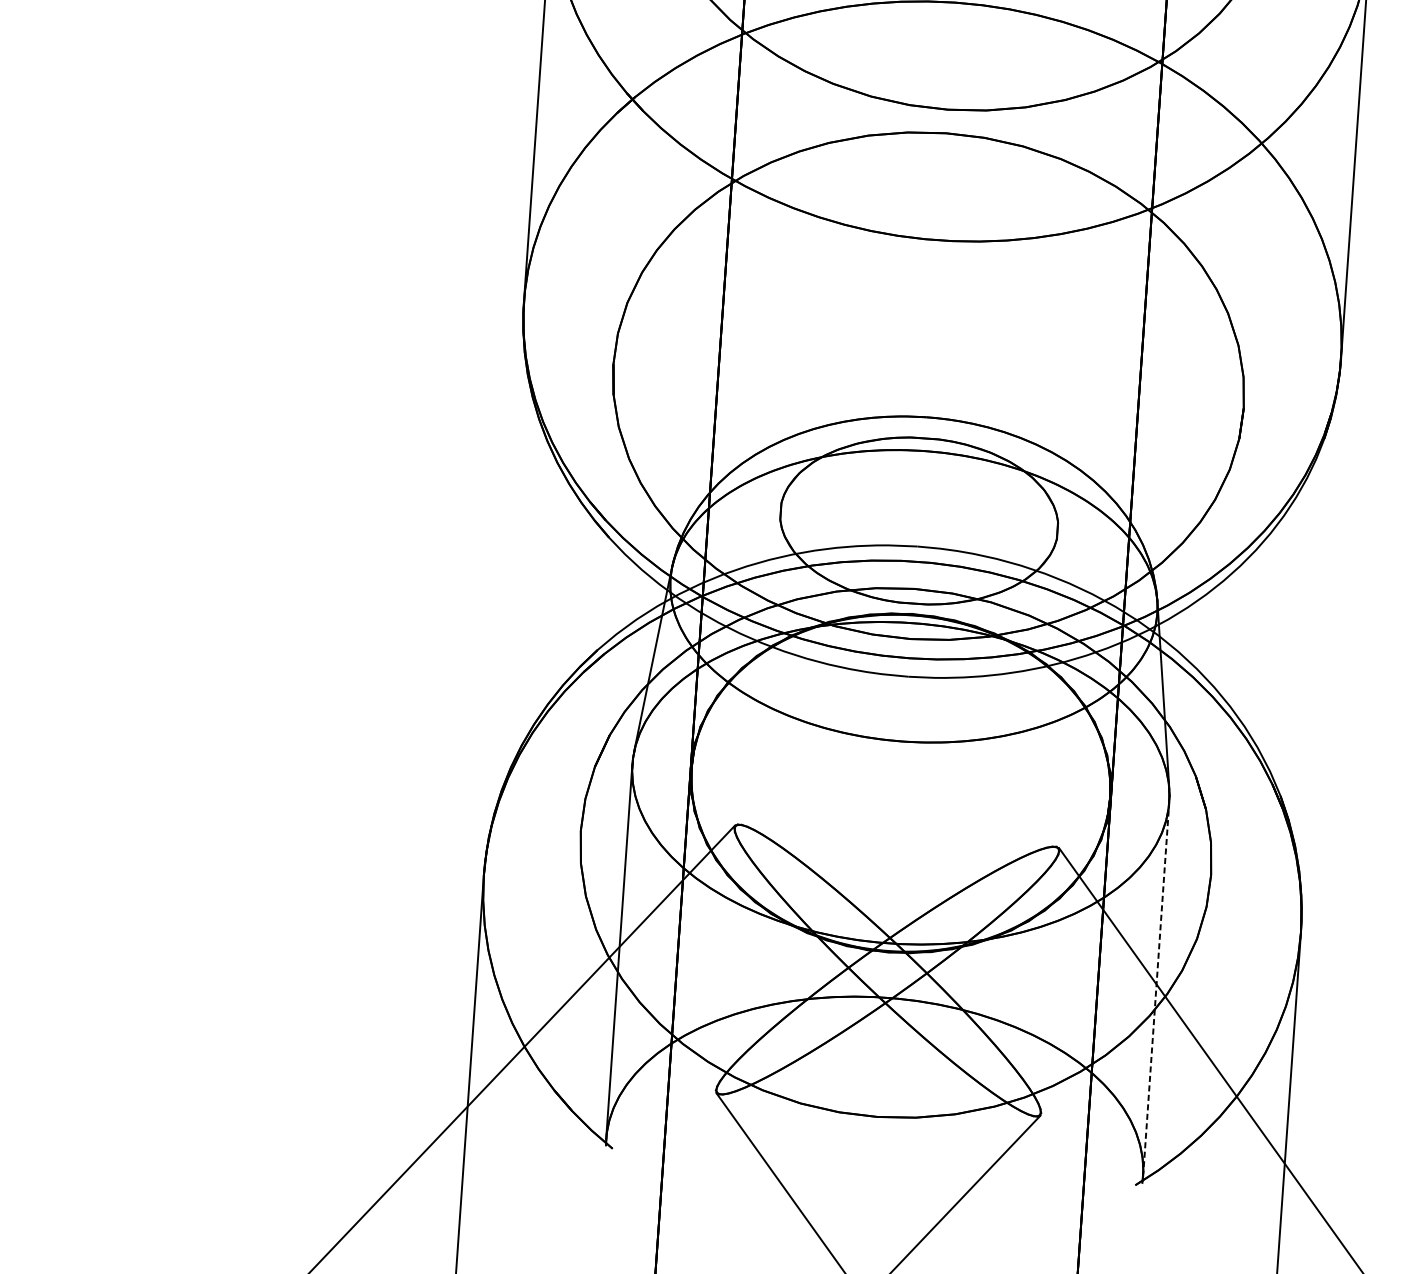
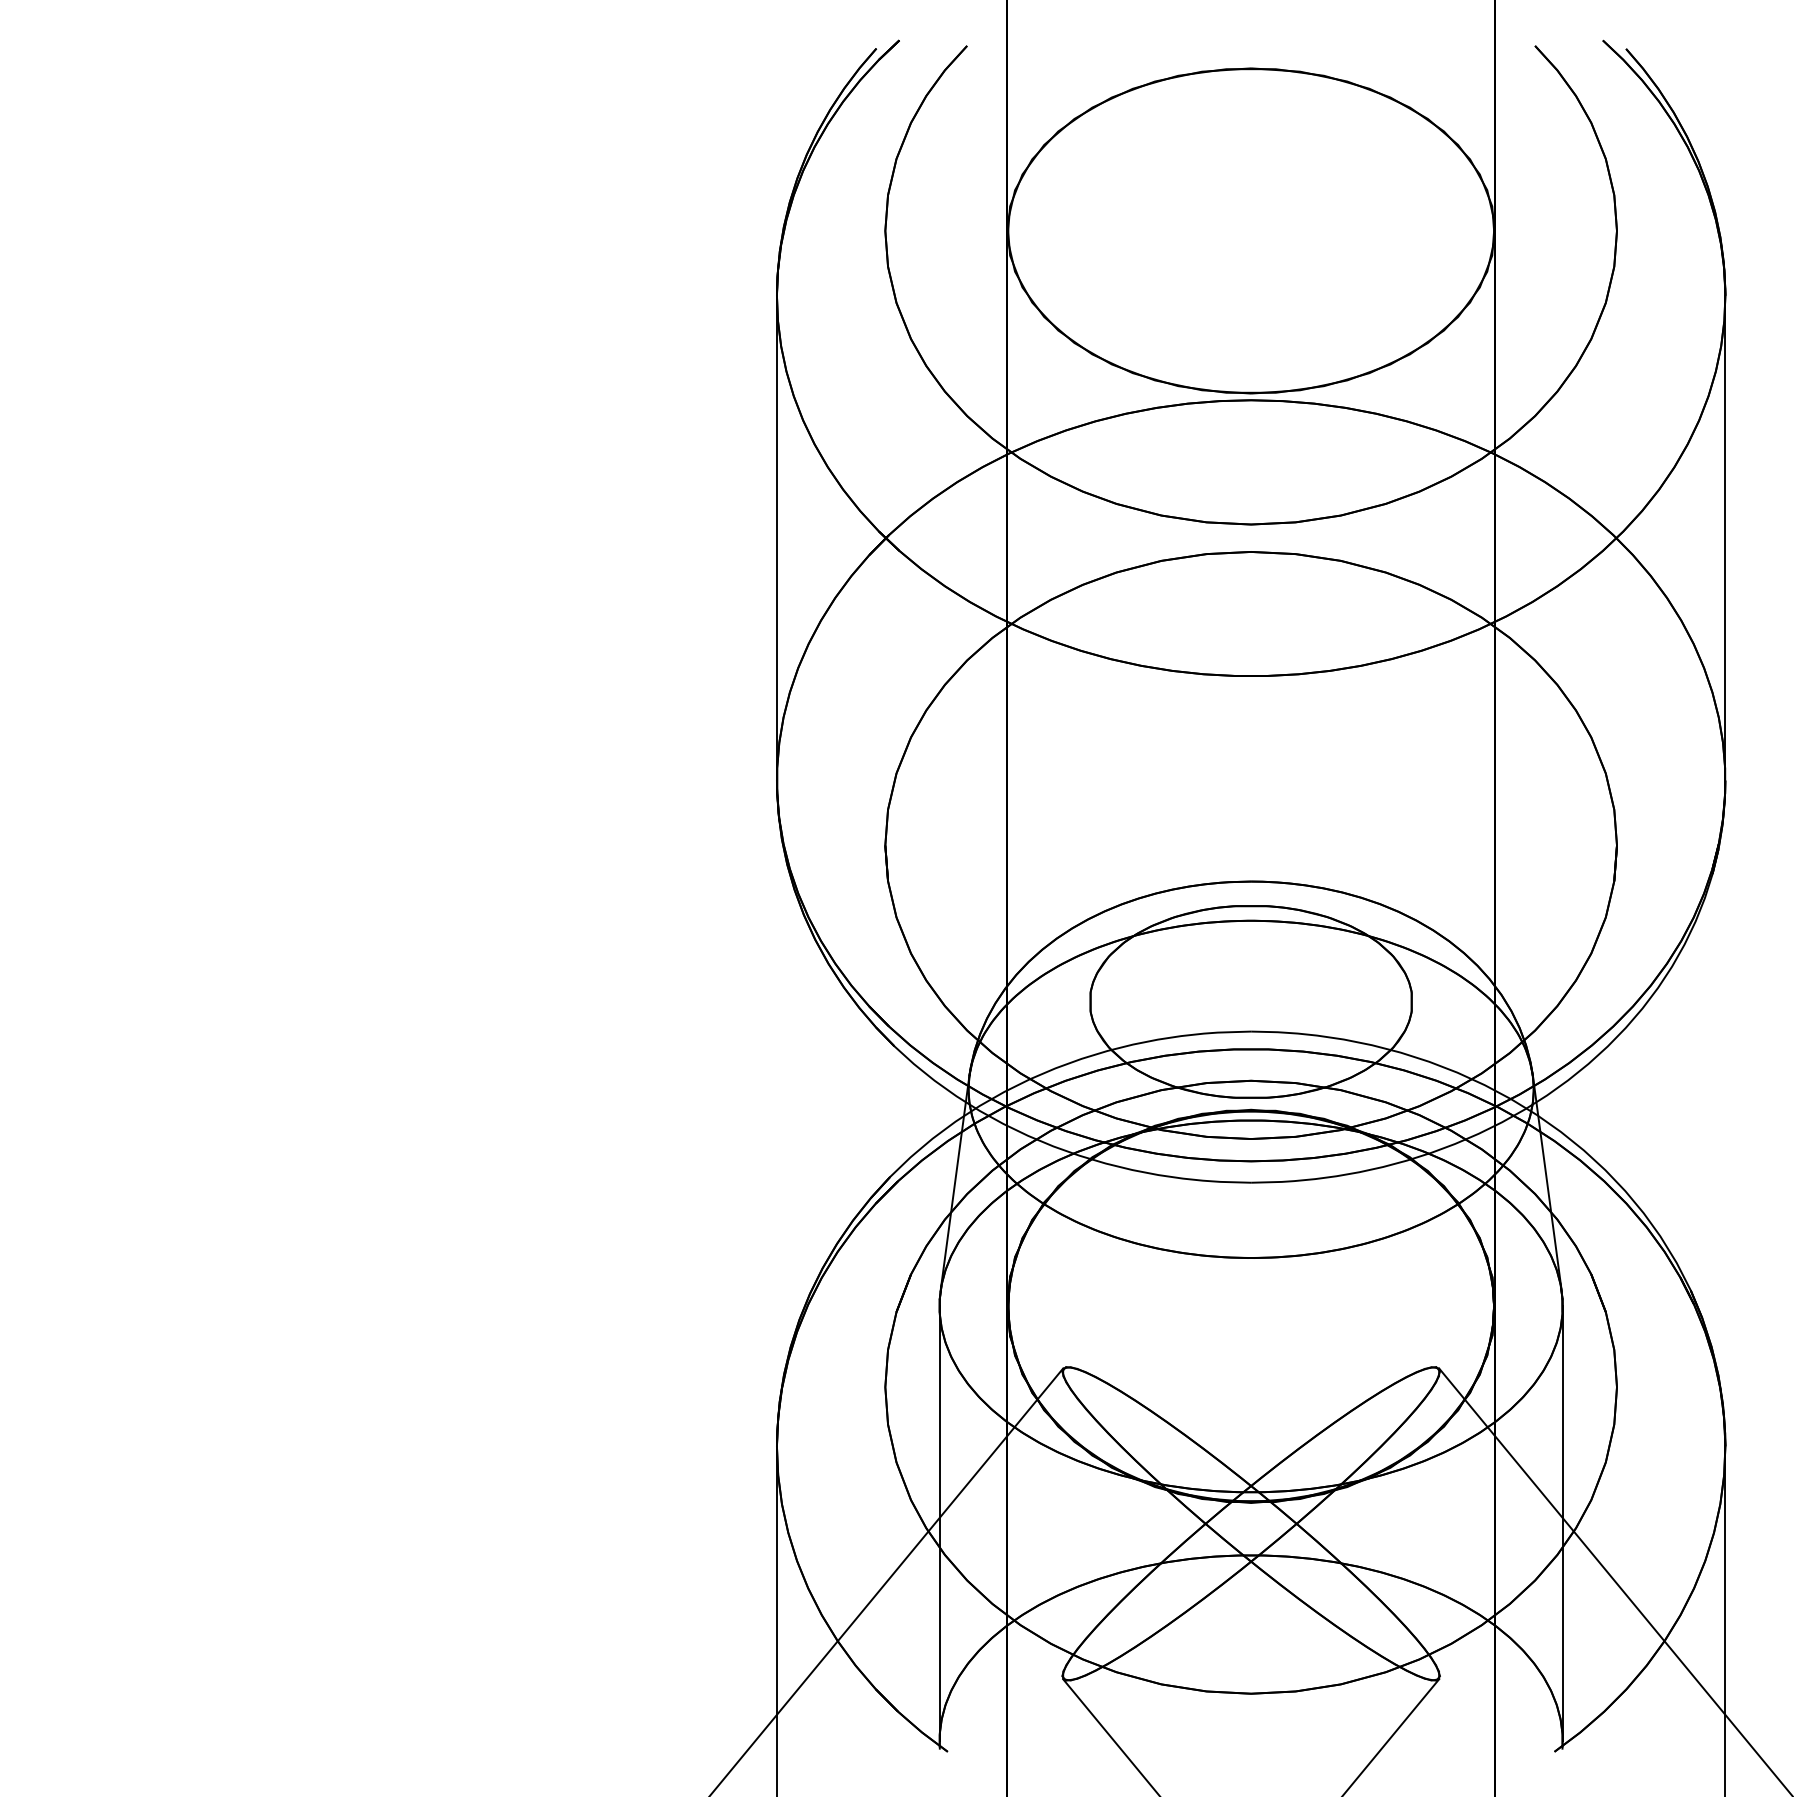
line: (1155, 989) -> (1562, 1523), dashed -> solid

